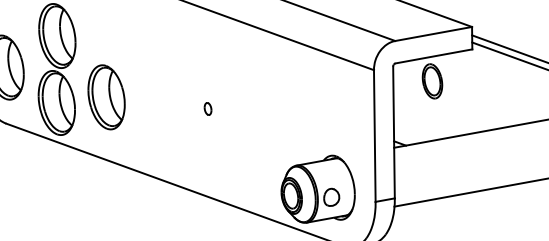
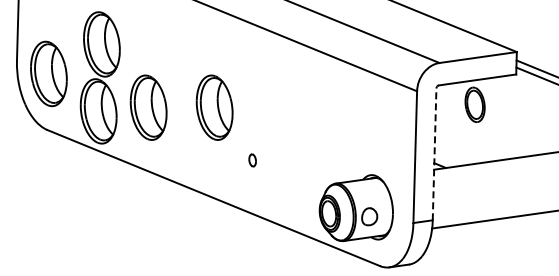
part: (172, 94) -> (214, 107), added
part: (207, 109) -> (252, 160), moved
line: (393, 132) -> (434, 154), solid -> dashed

